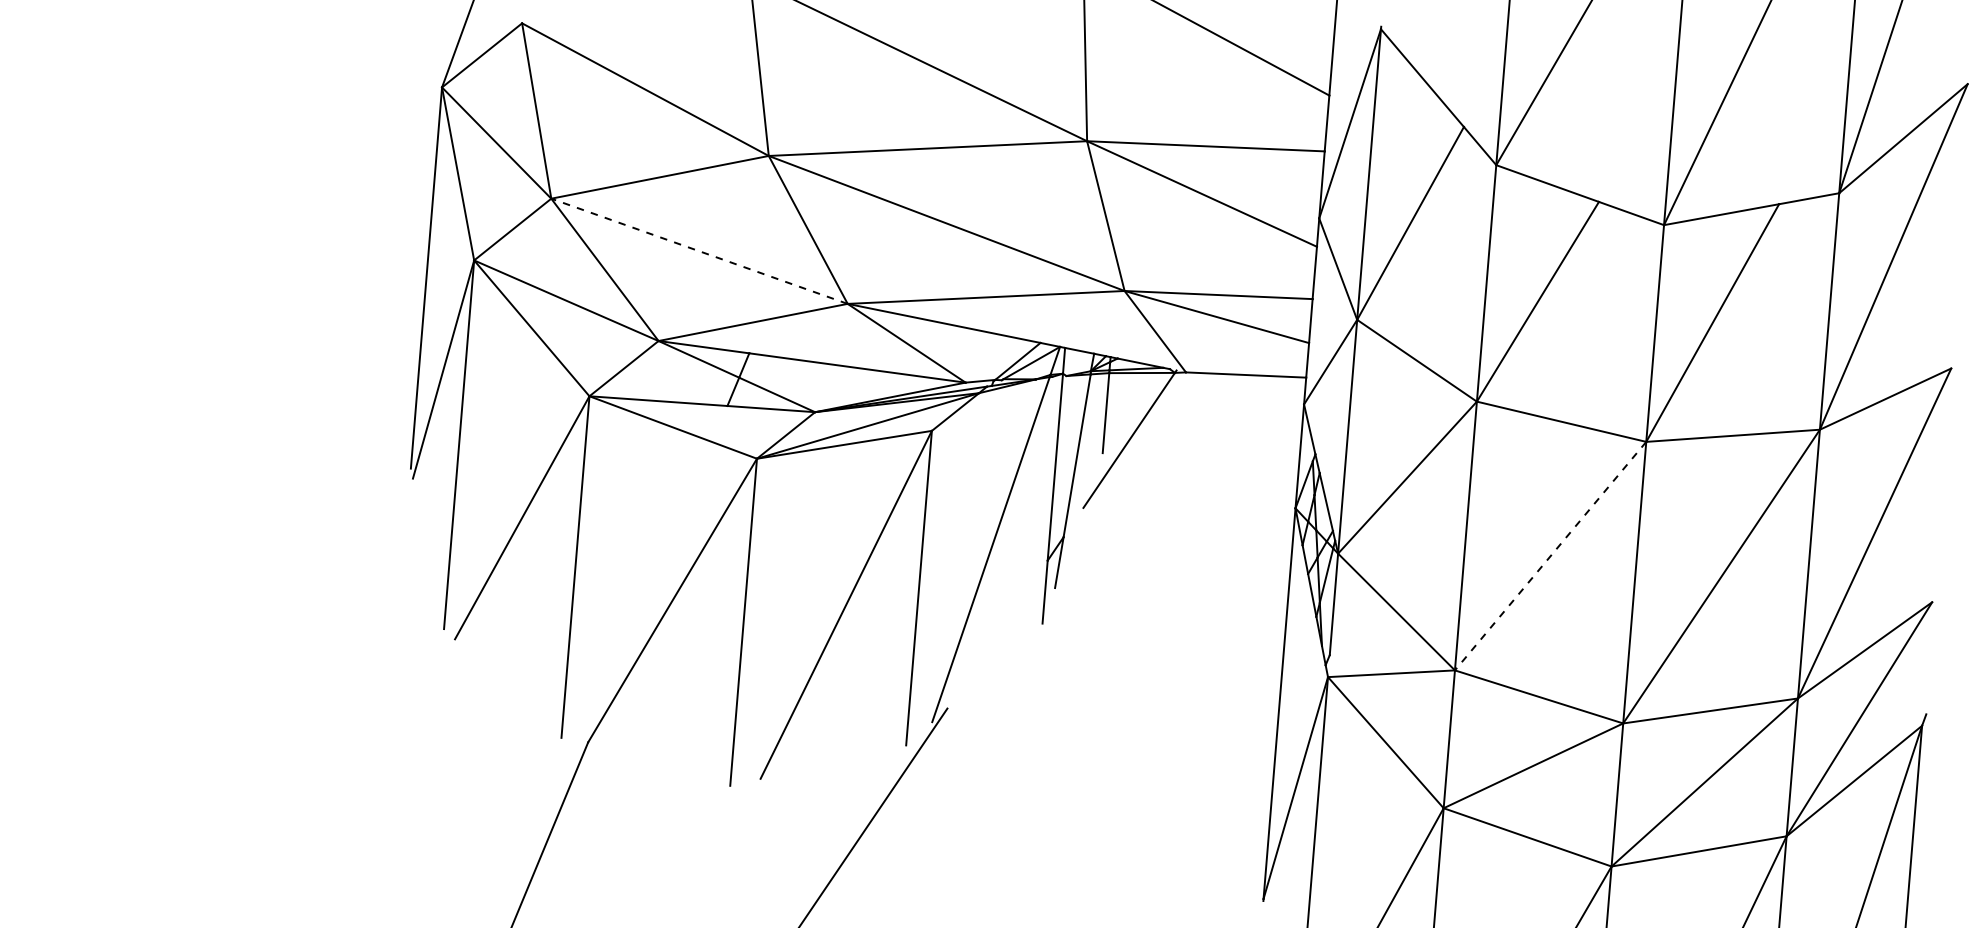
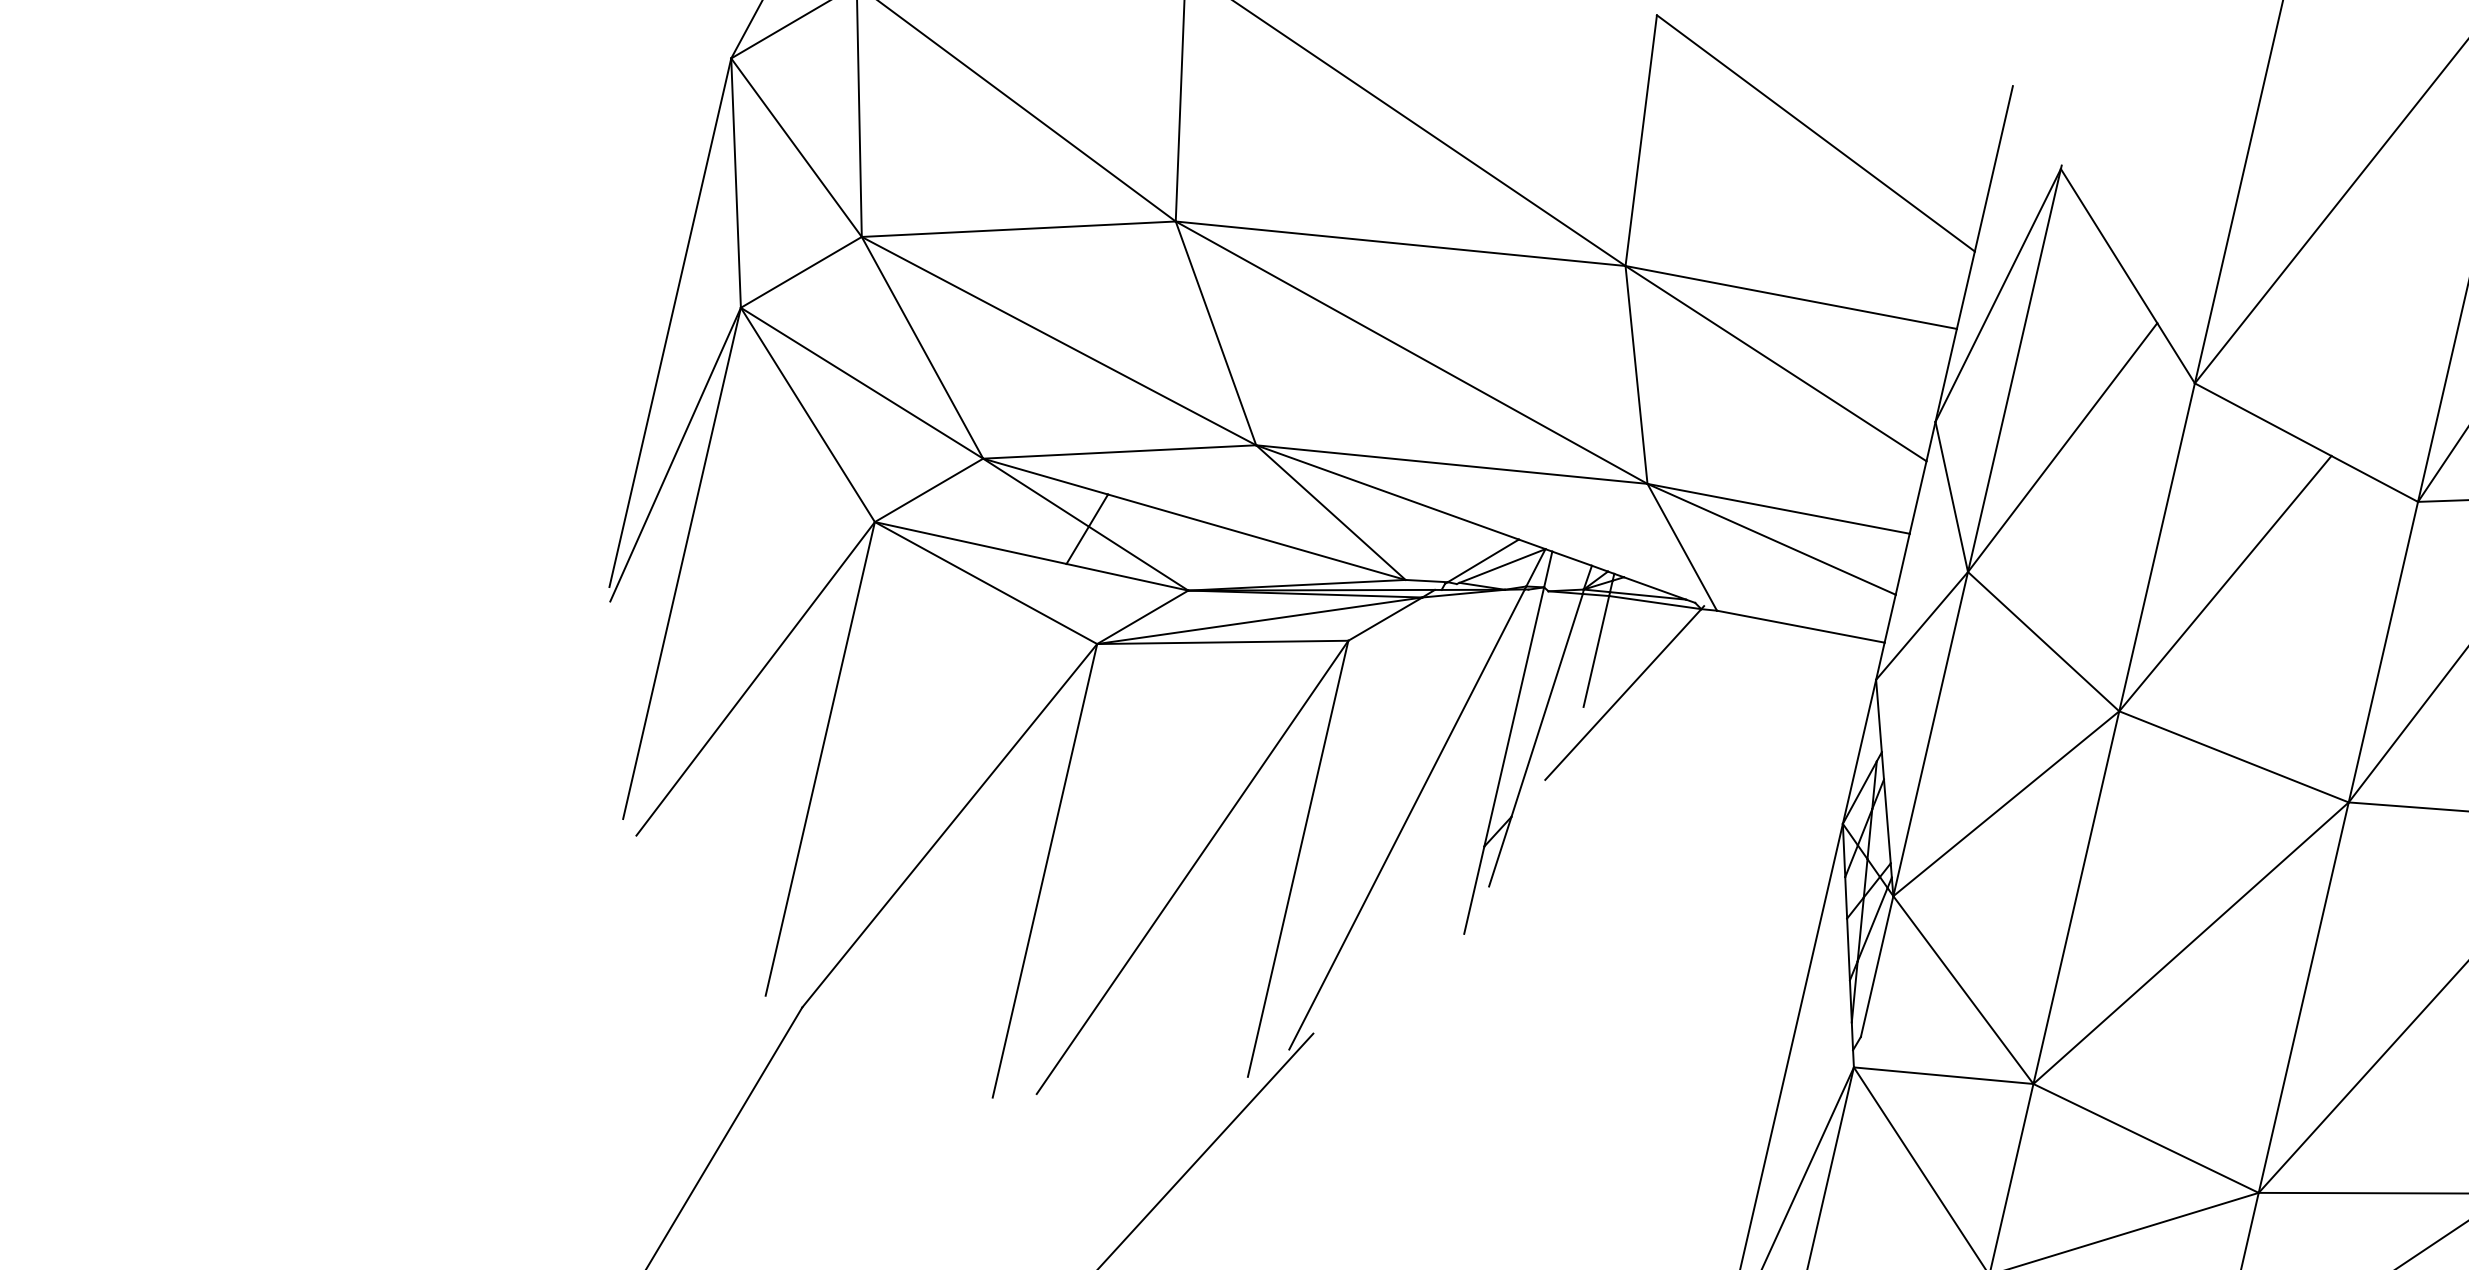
line: (699, 251) -> (1058, 341), dashed -> solid
line: (1550, 556) -> (2190, 943), dashed -> solid

